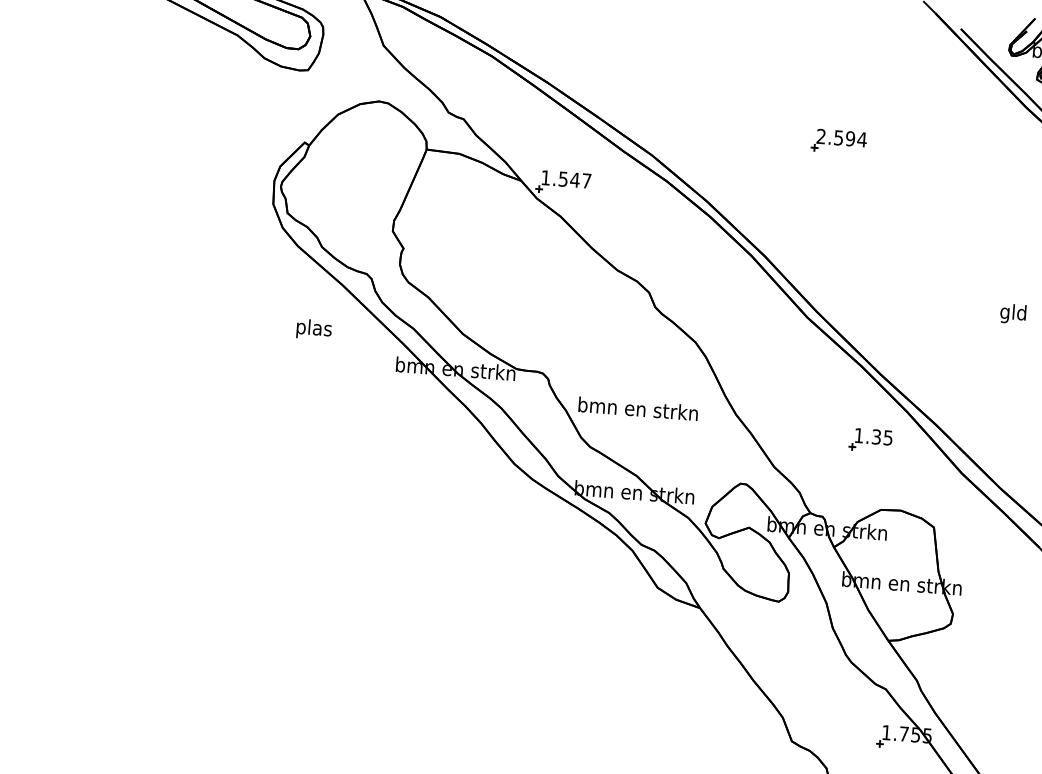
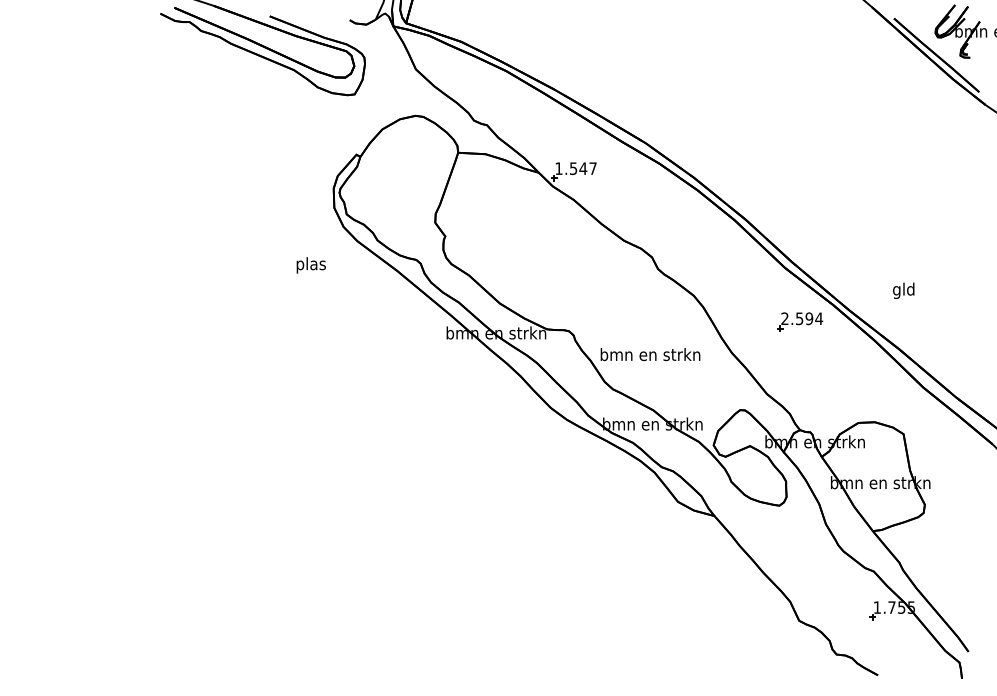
part: (839, 141) -> (800, 321), moved
text: (1013, 313) -> (903, 290), moved
text: (313, 329) -> (310, 265), moved
part: (870, 439) -> (845, 365), removed

